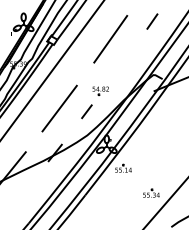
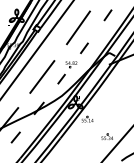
line: (119, 68) -> (84, 48), added
line: (21, 194) -> (15, 137), added

